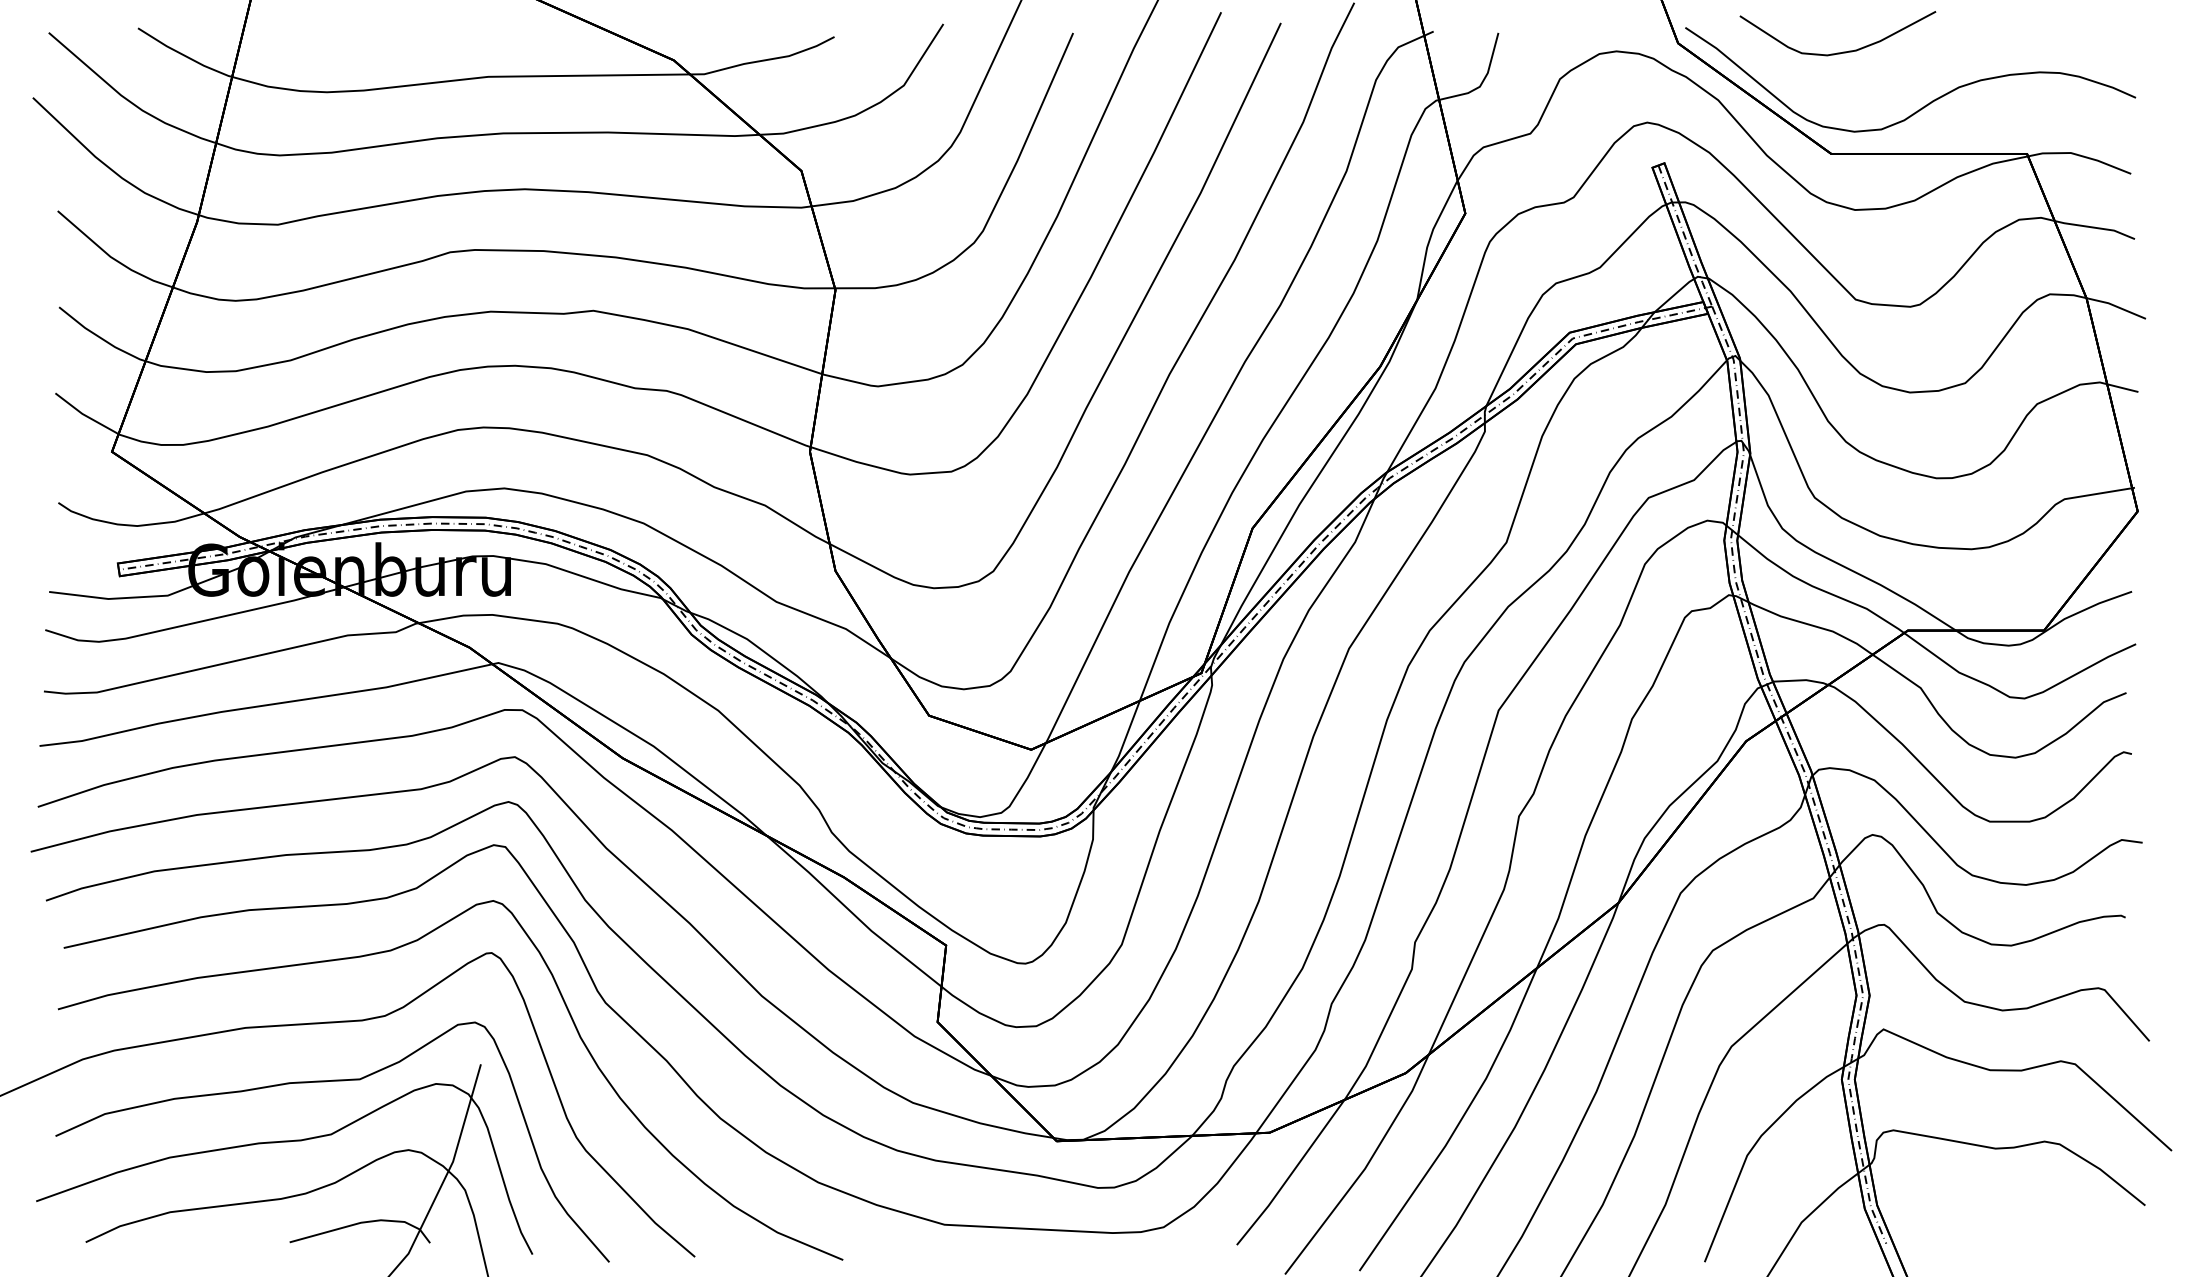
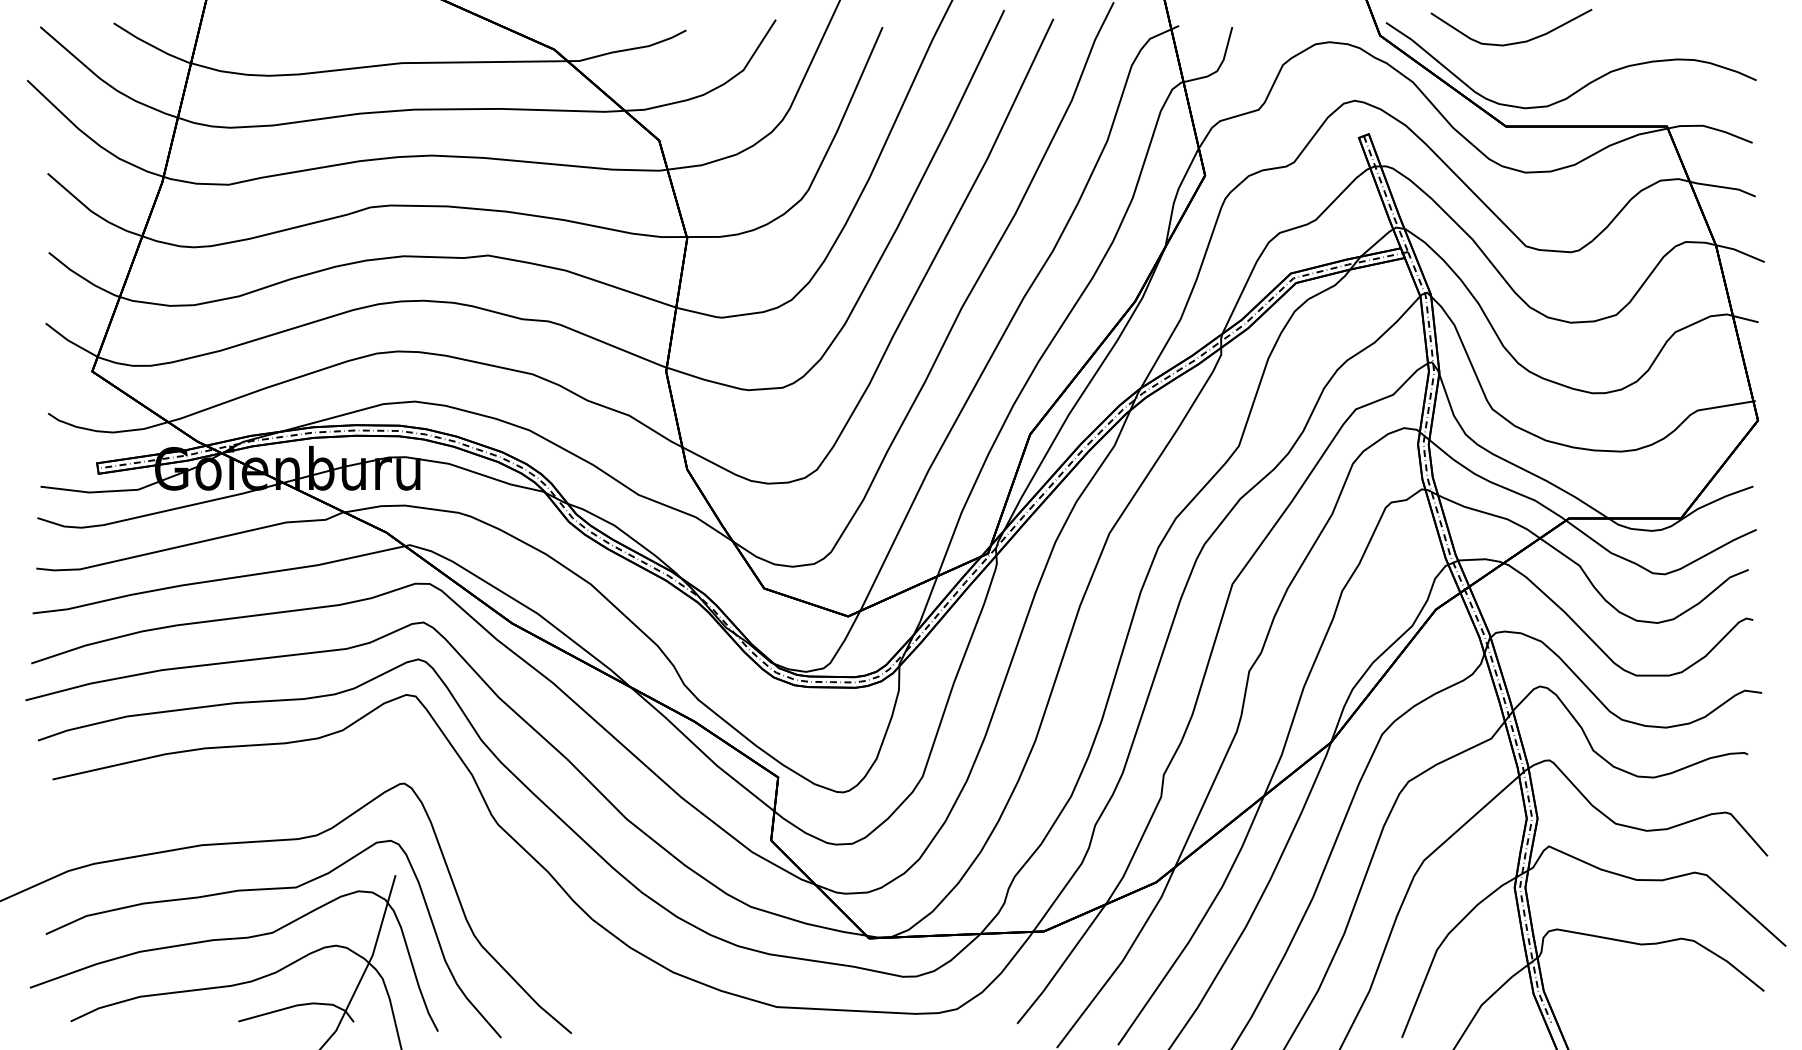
curve: (571, 1022) -> (470, 840), removed

